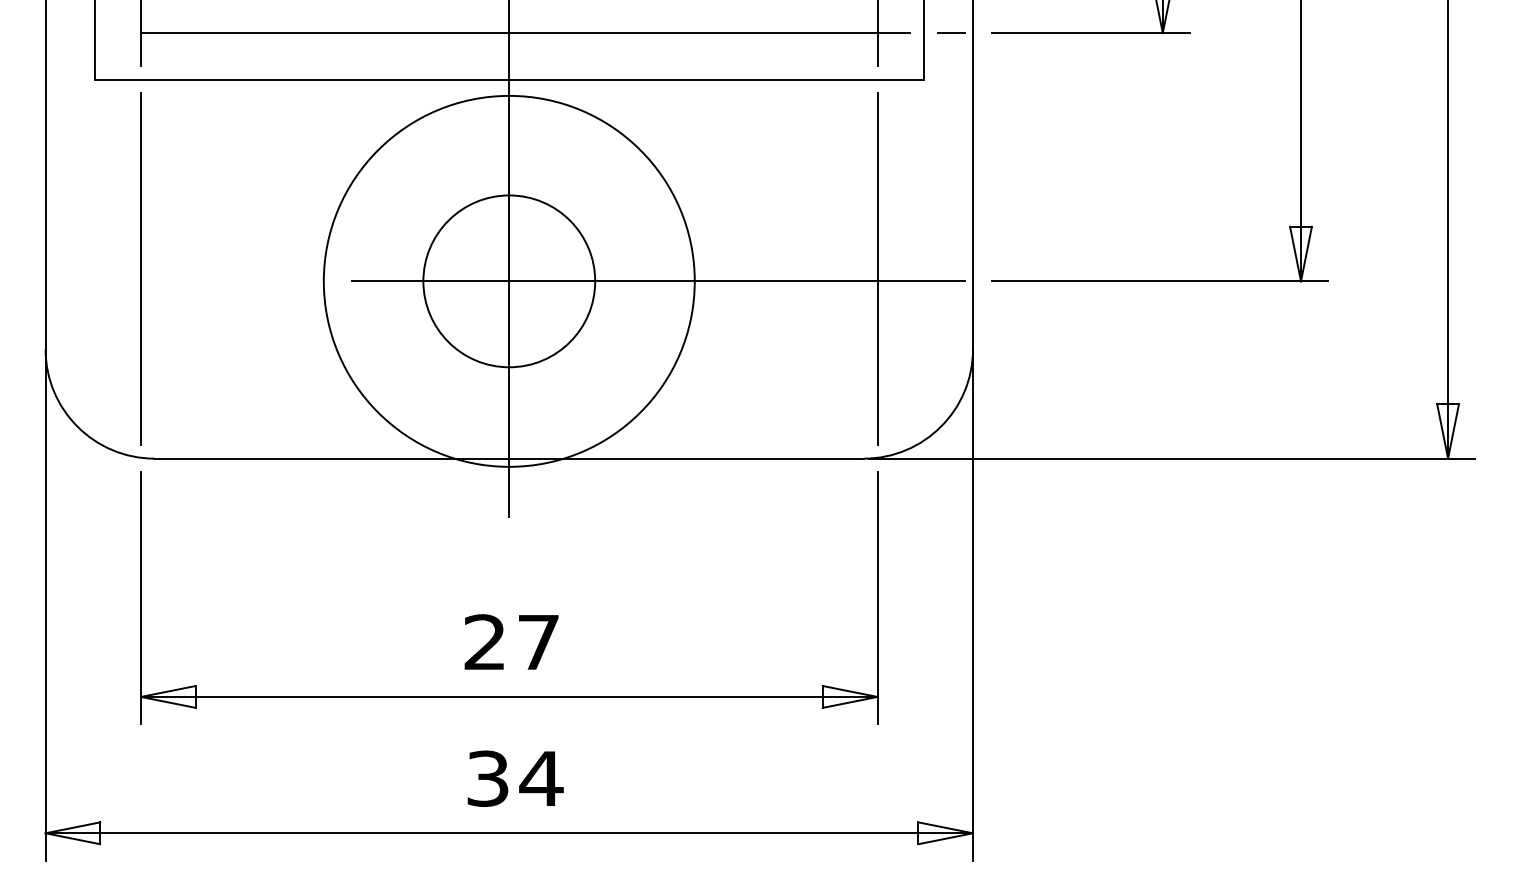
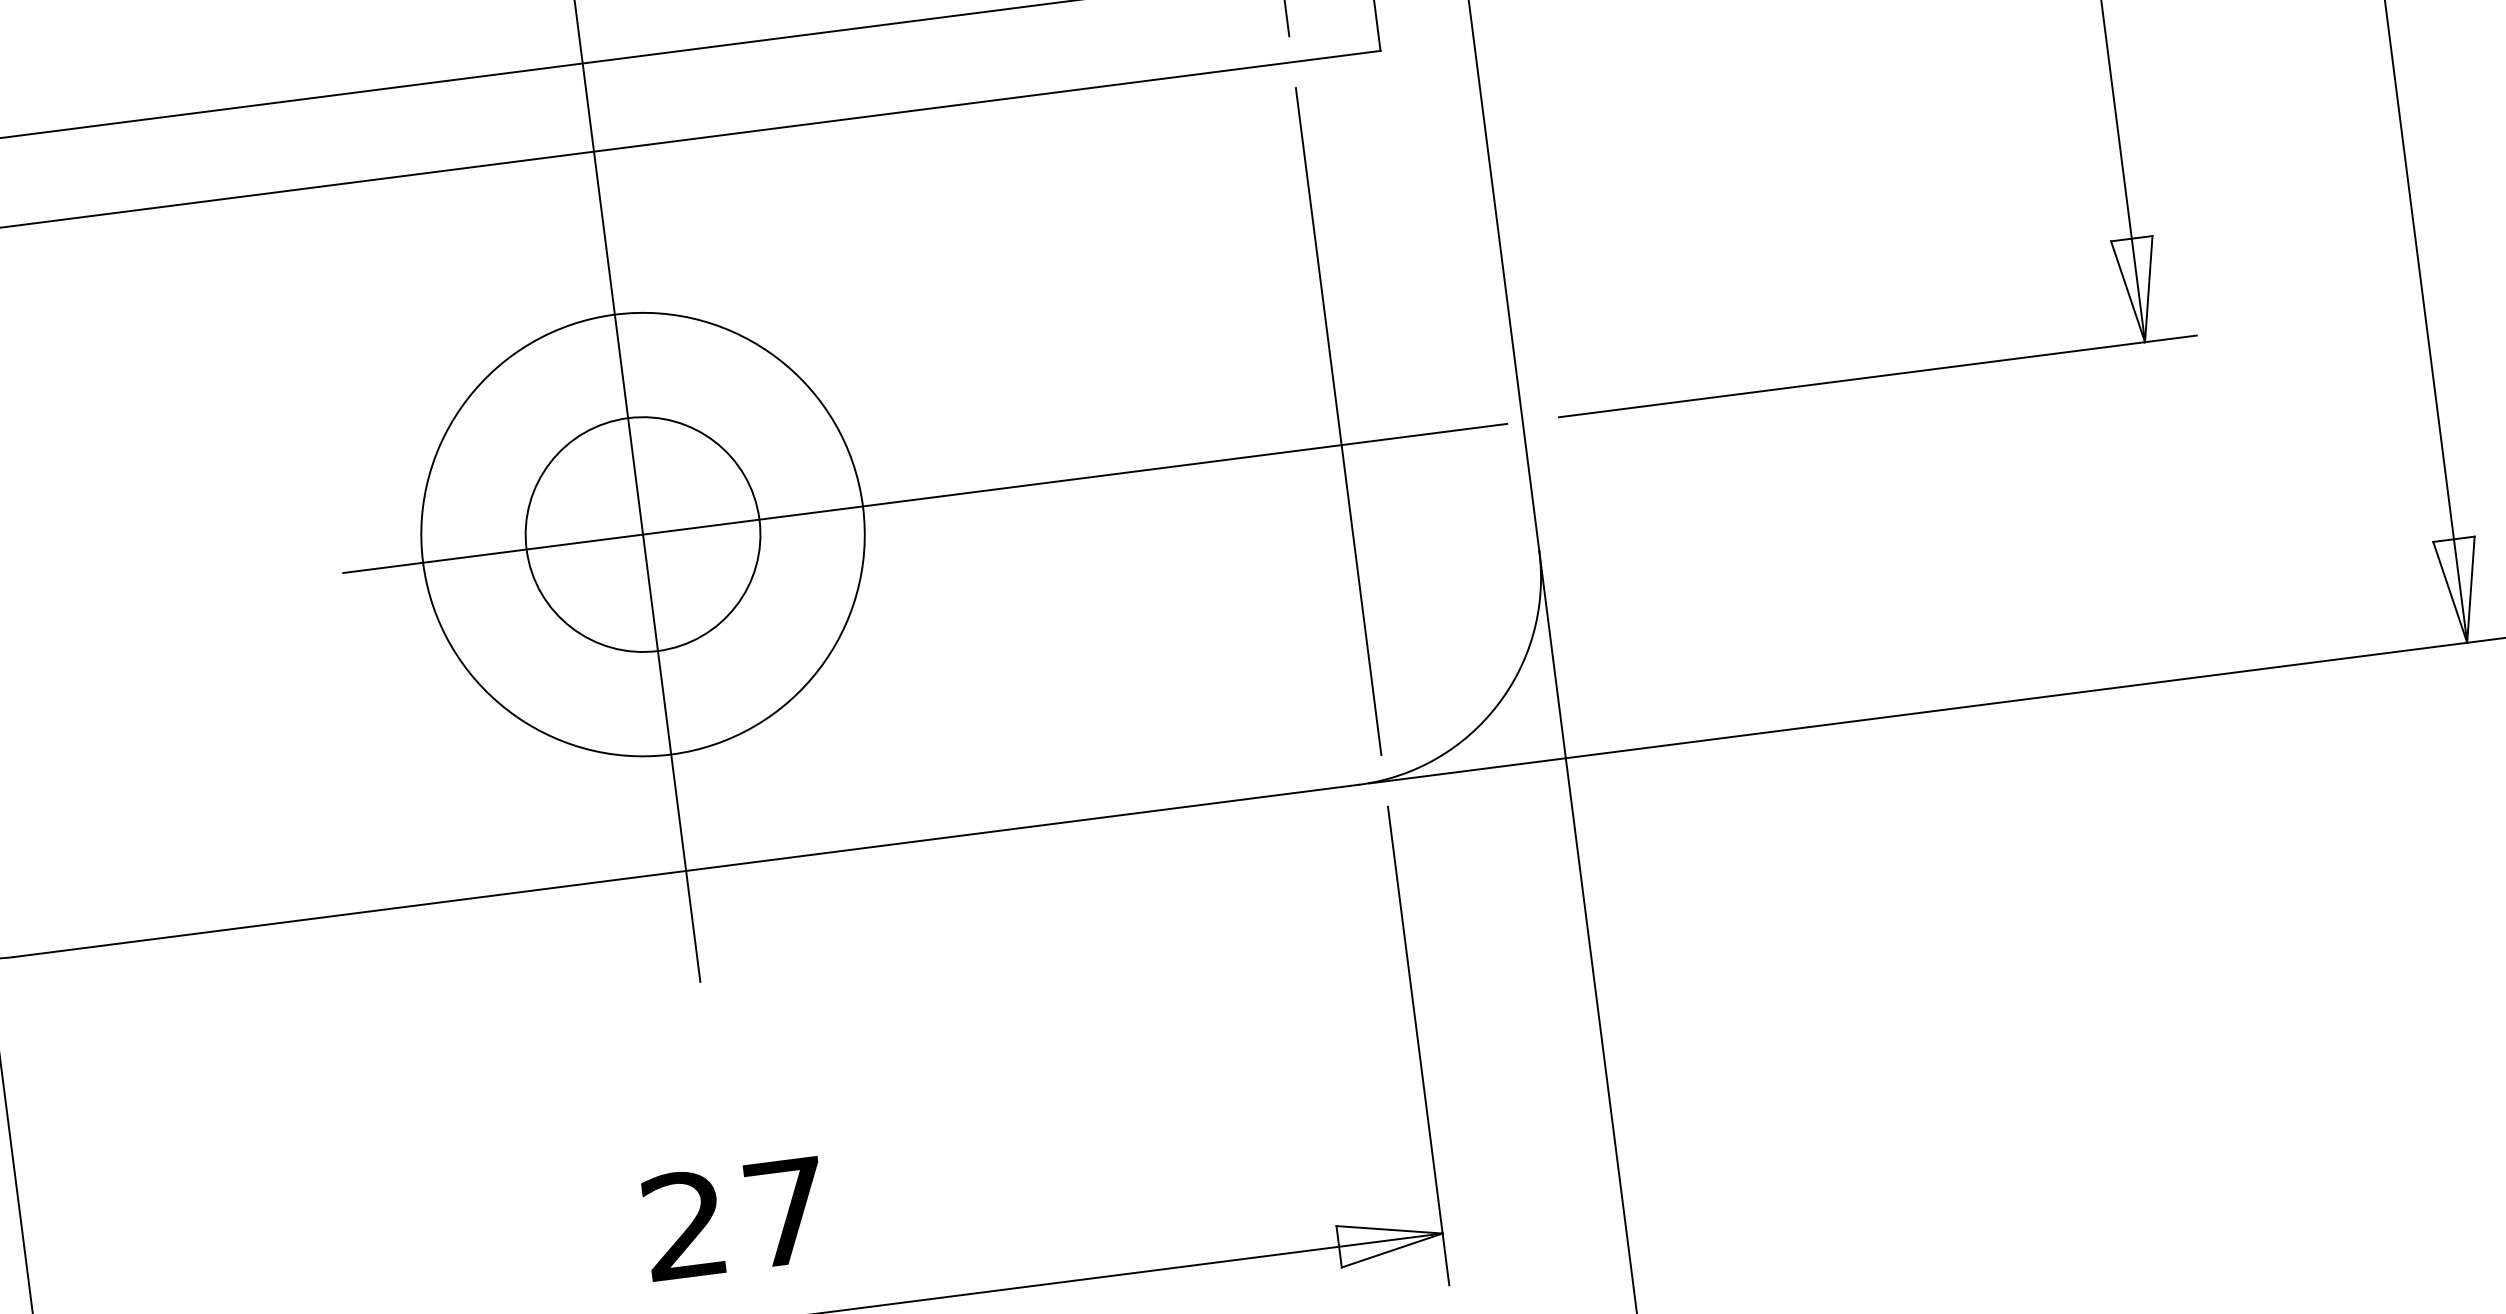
circle: (508, 281) -> (641, 535), size x0.71
circle: (509, 281) -> (643, 534), size x0.62

